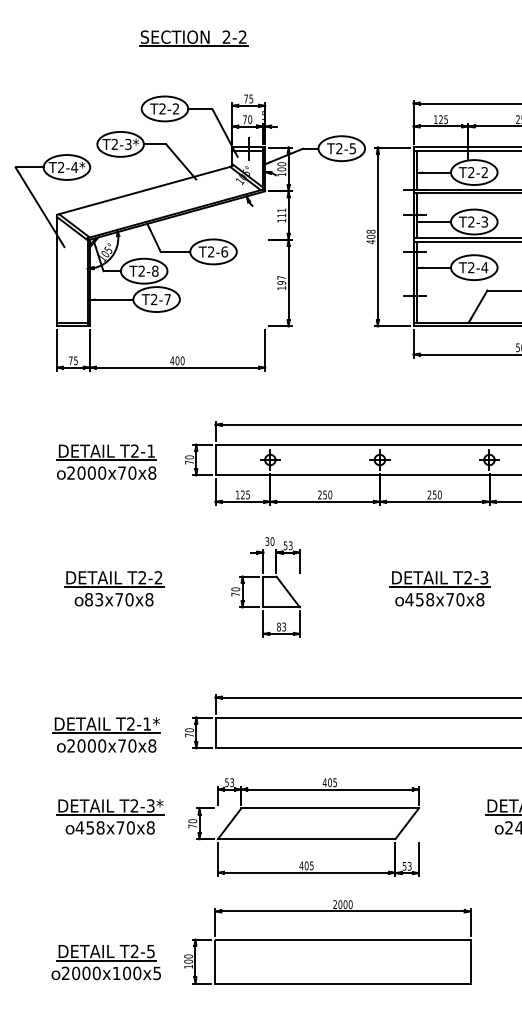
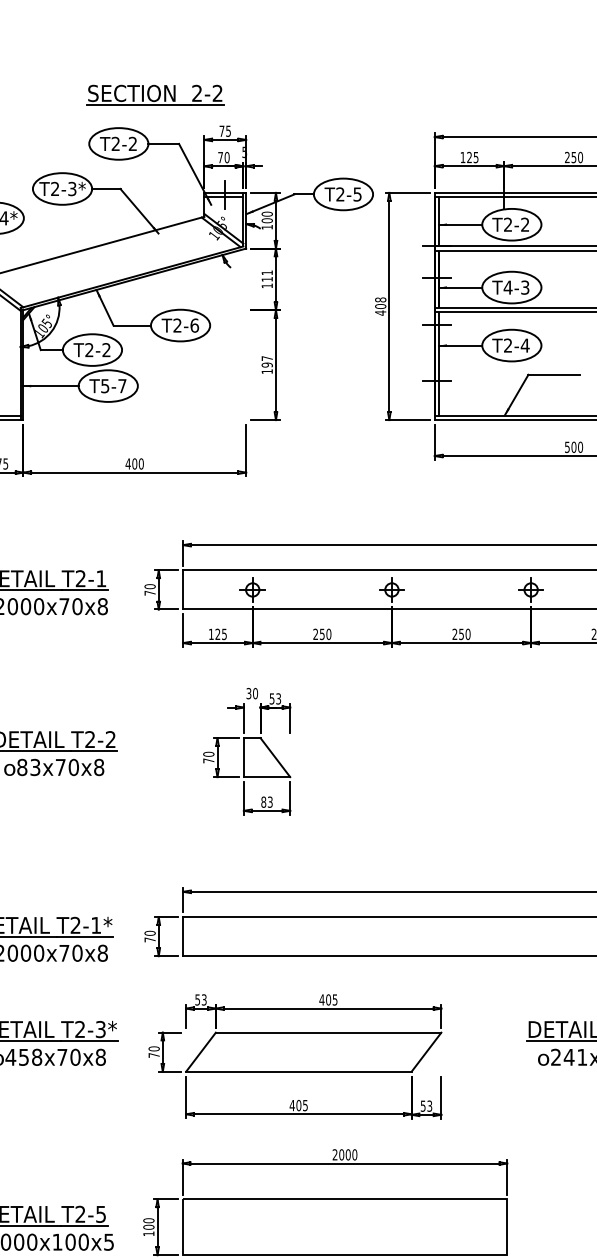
part: (193, 38) -> (155, 95), moved
text: (470, 221) -> (507, 286), T2-3 -> T4-3
text: (155, 270) -> (106, 349), T2-8 -> T2-2
text: (154, 299) -> (105, 386), T2-7 -> T5-7
part: (439, 588) -> (467, 753), removed

